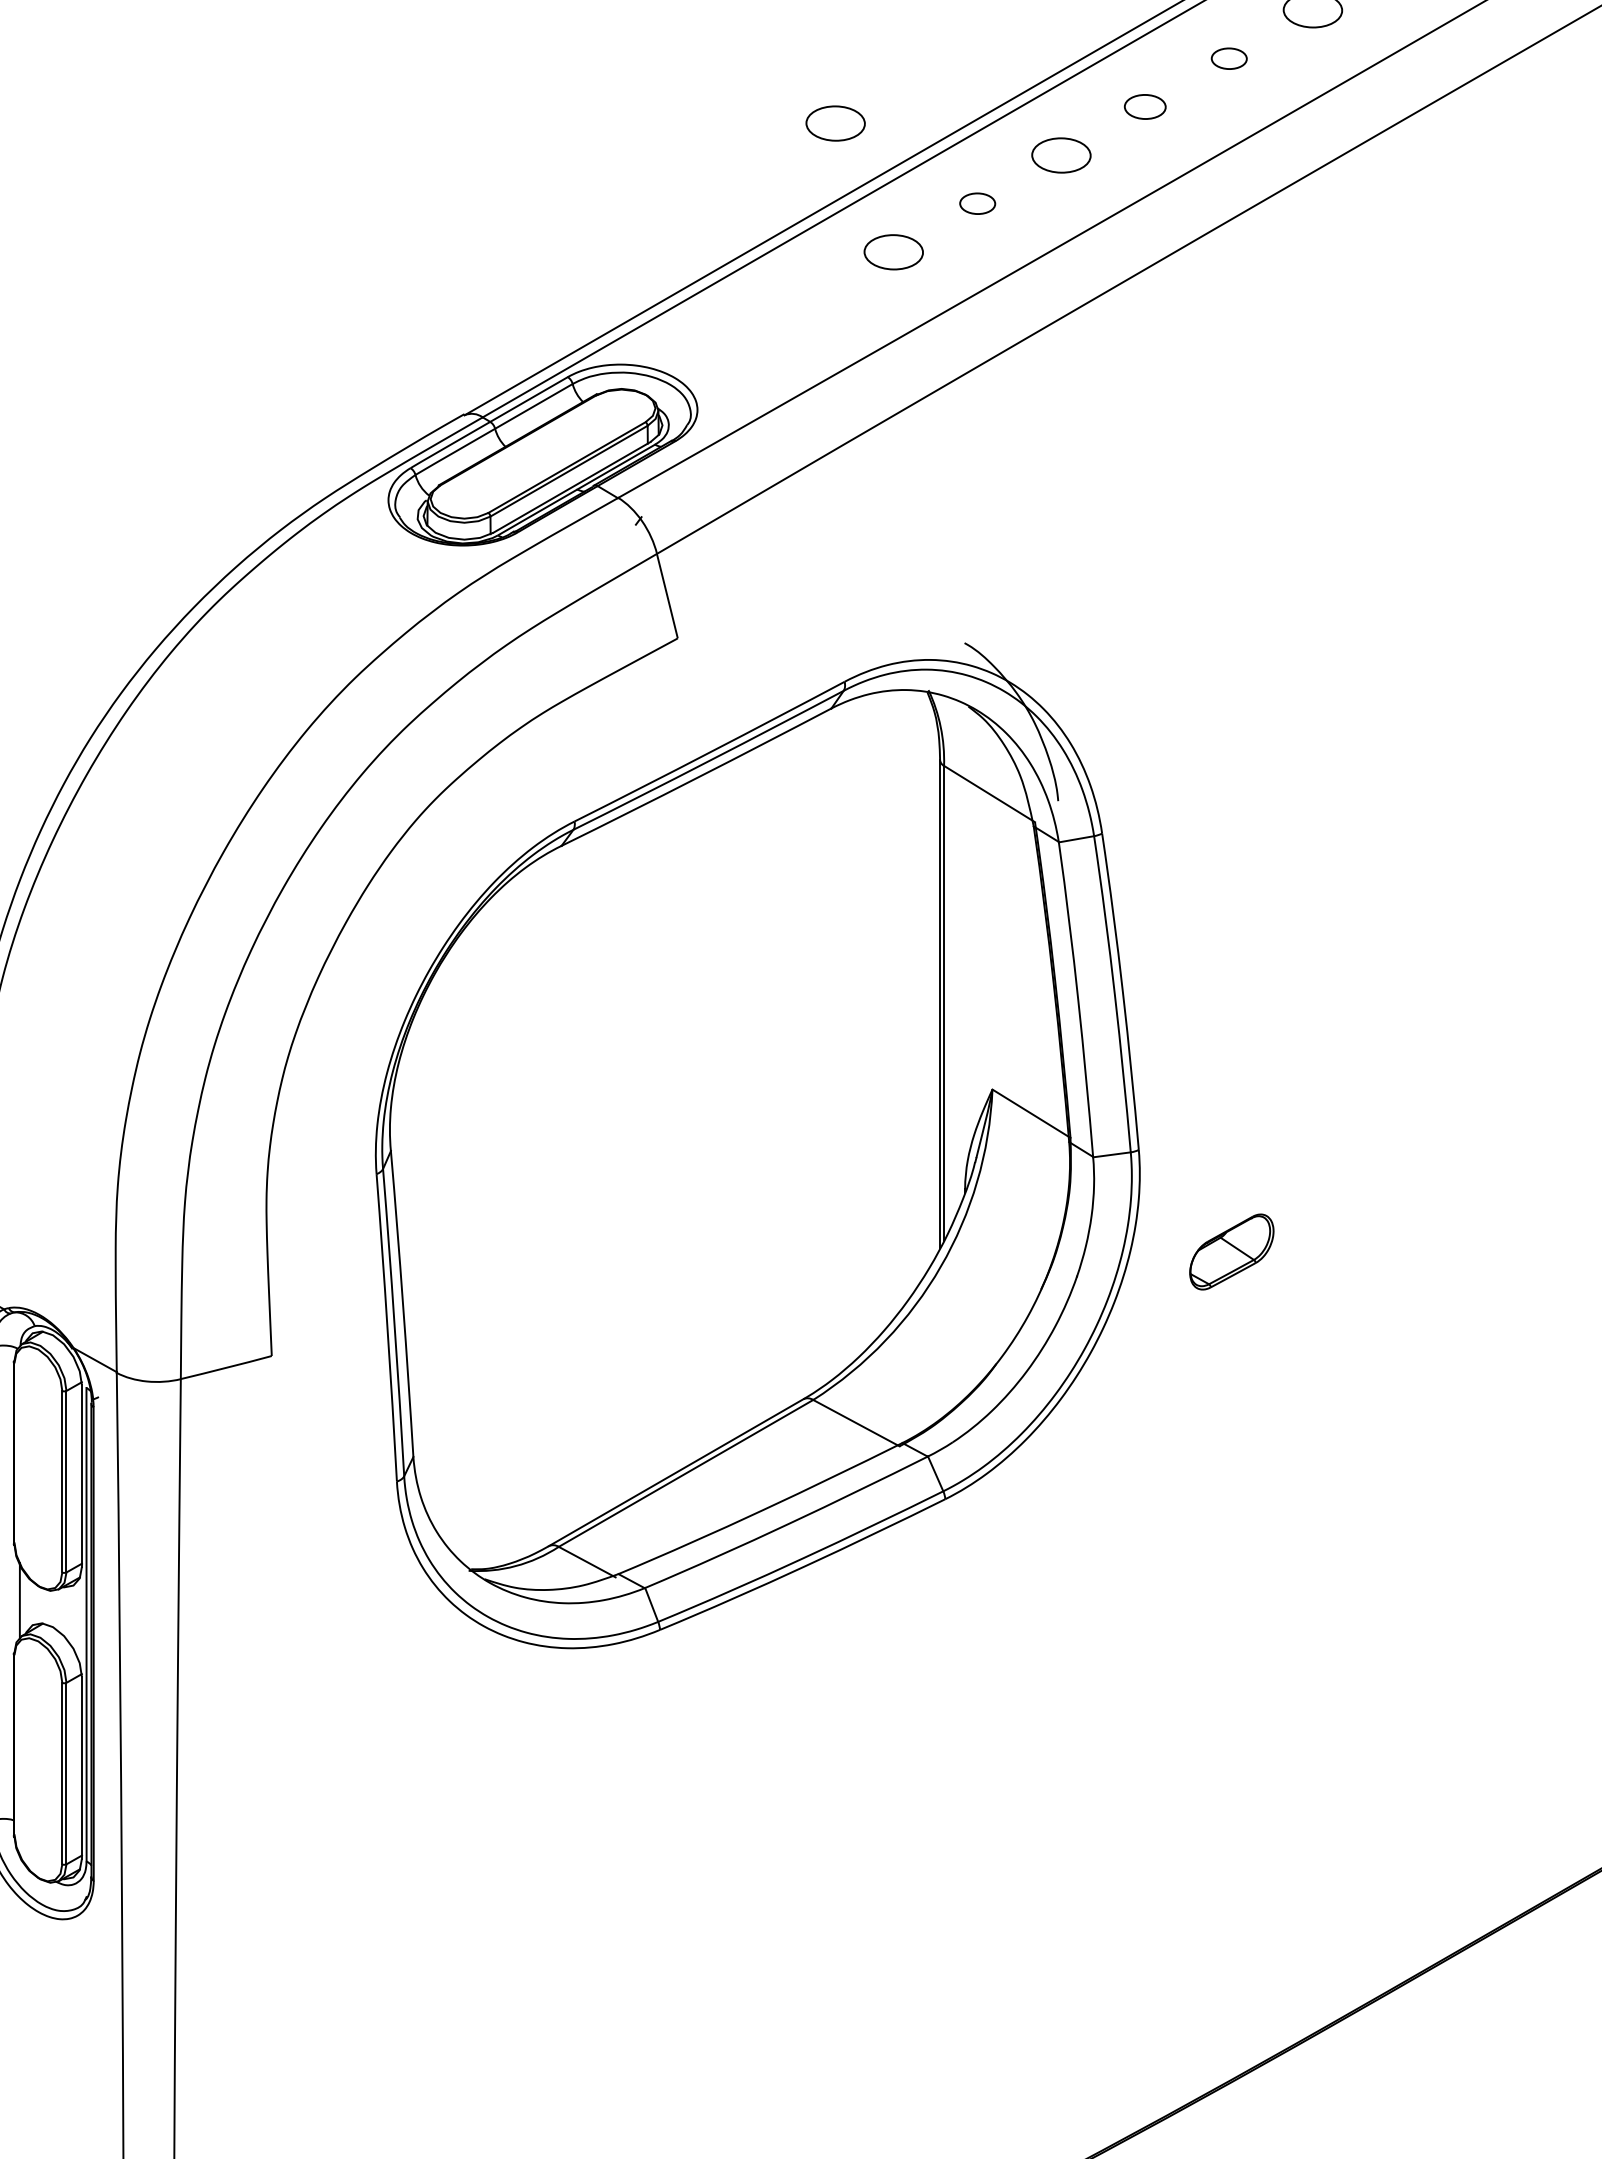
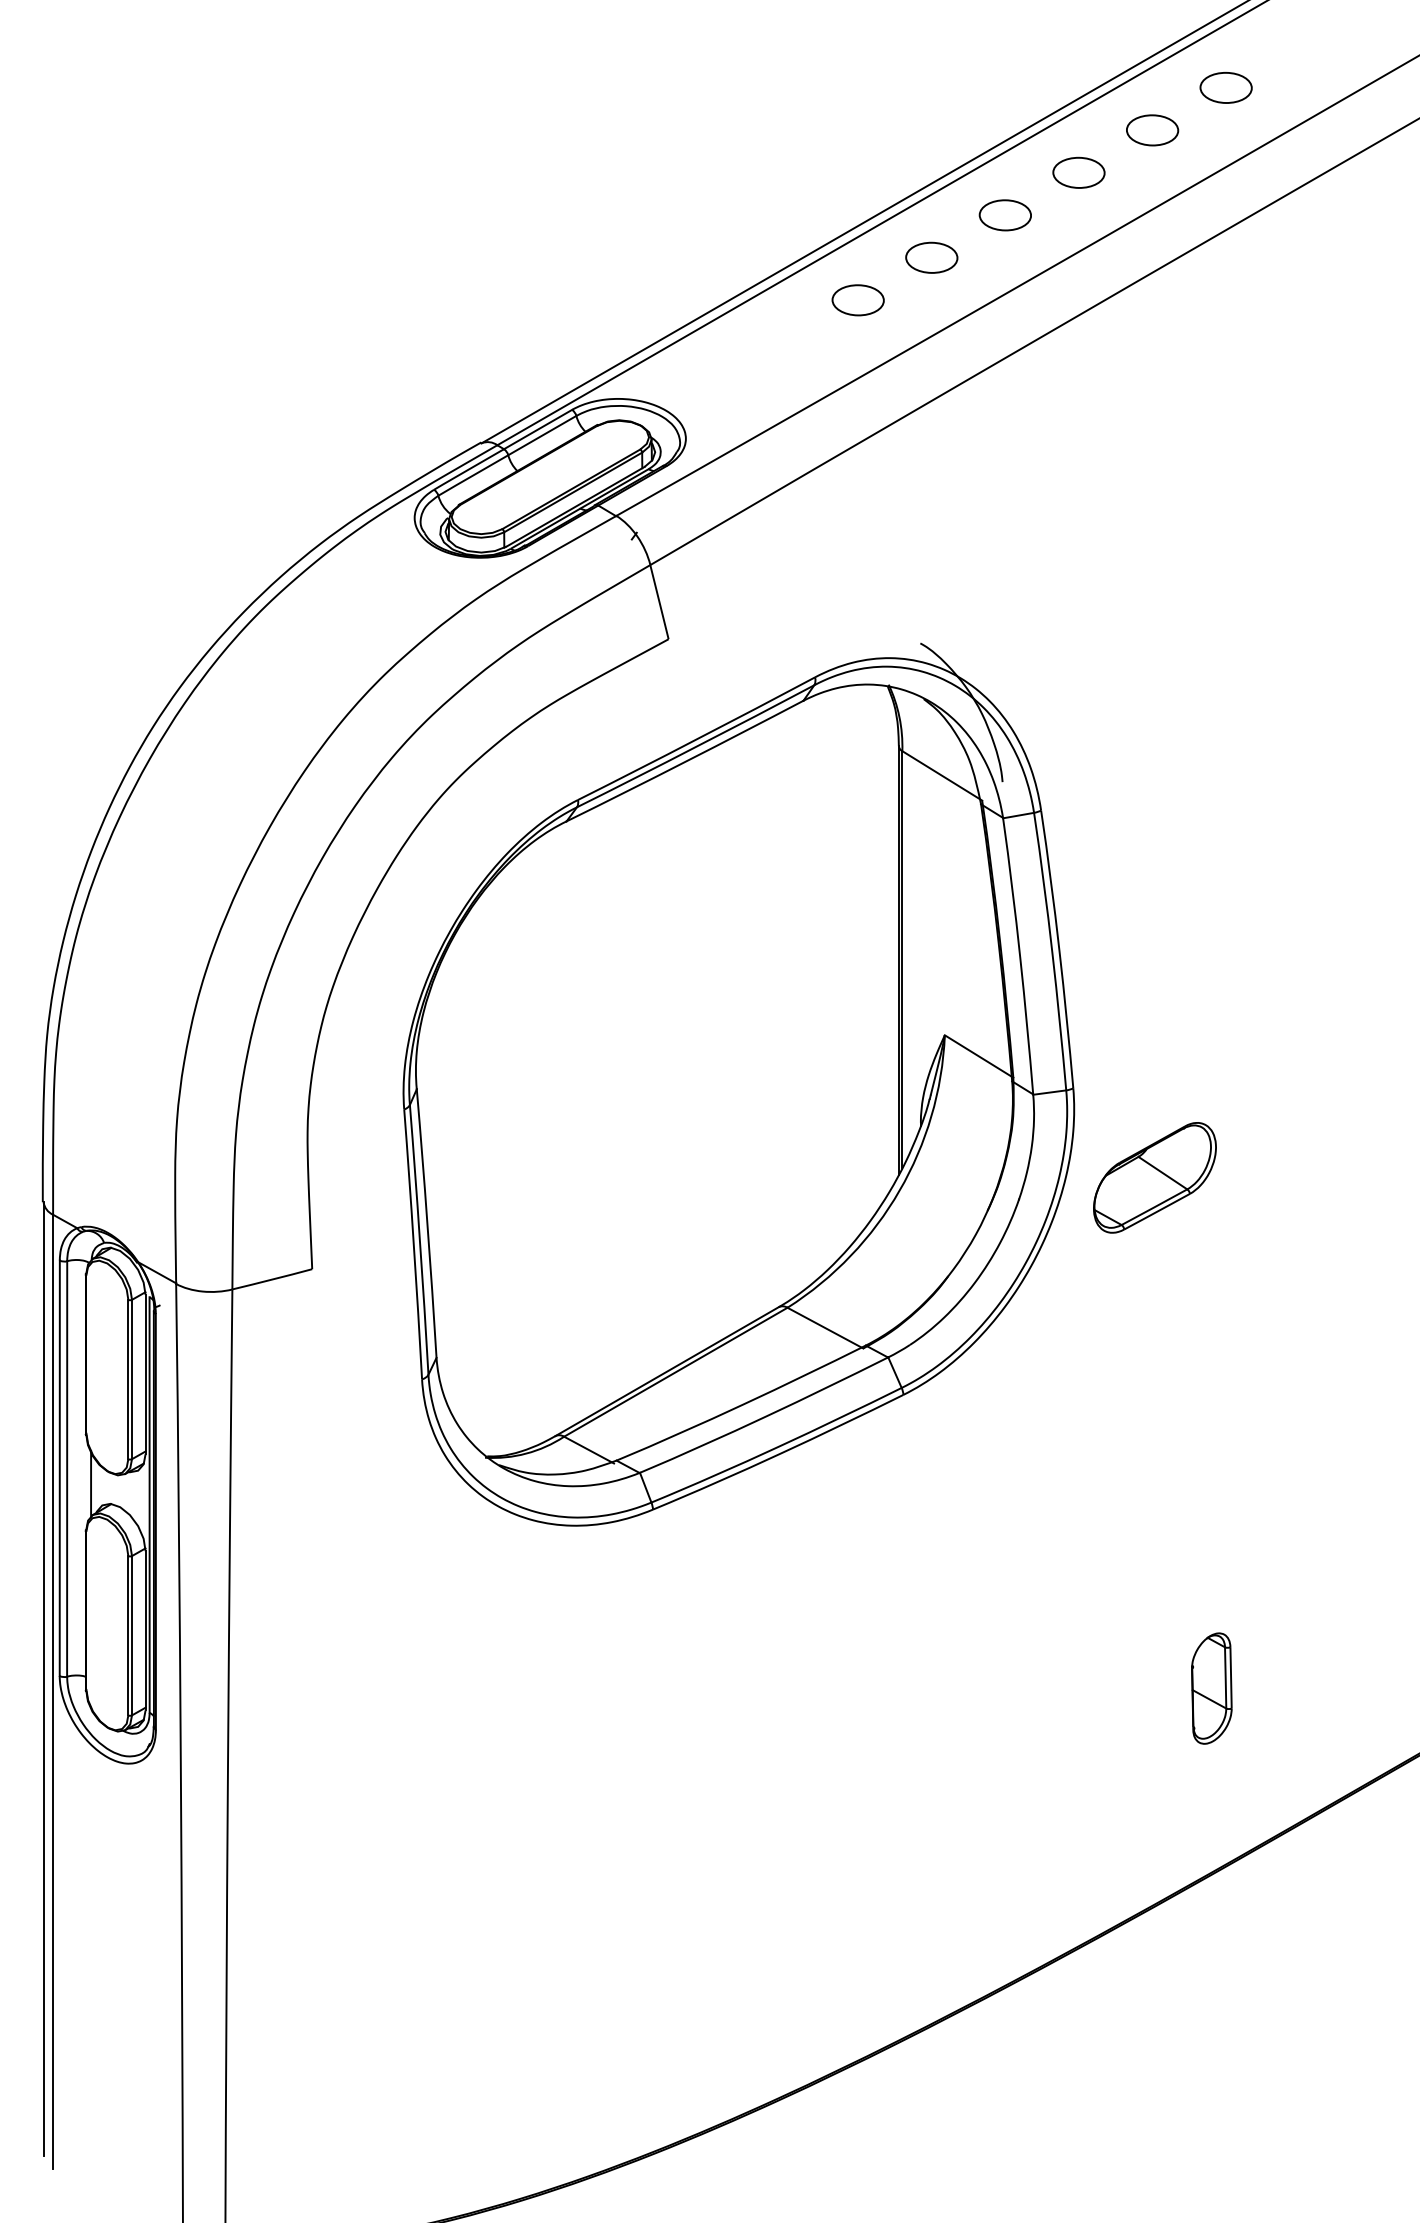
part: (1229, 58) -> (1152, 130), size x1.67
part: (1144, 106) -> (1078, 172), size x1.43
part: (834, 123) -> (806, 187), removed
part: (977, 203) -> (931, 257), size x1.67
part: (1231, 1251) -> (1154, 1177), size x1.67
part: (1296, 1833) -> (1211, 1688), added

